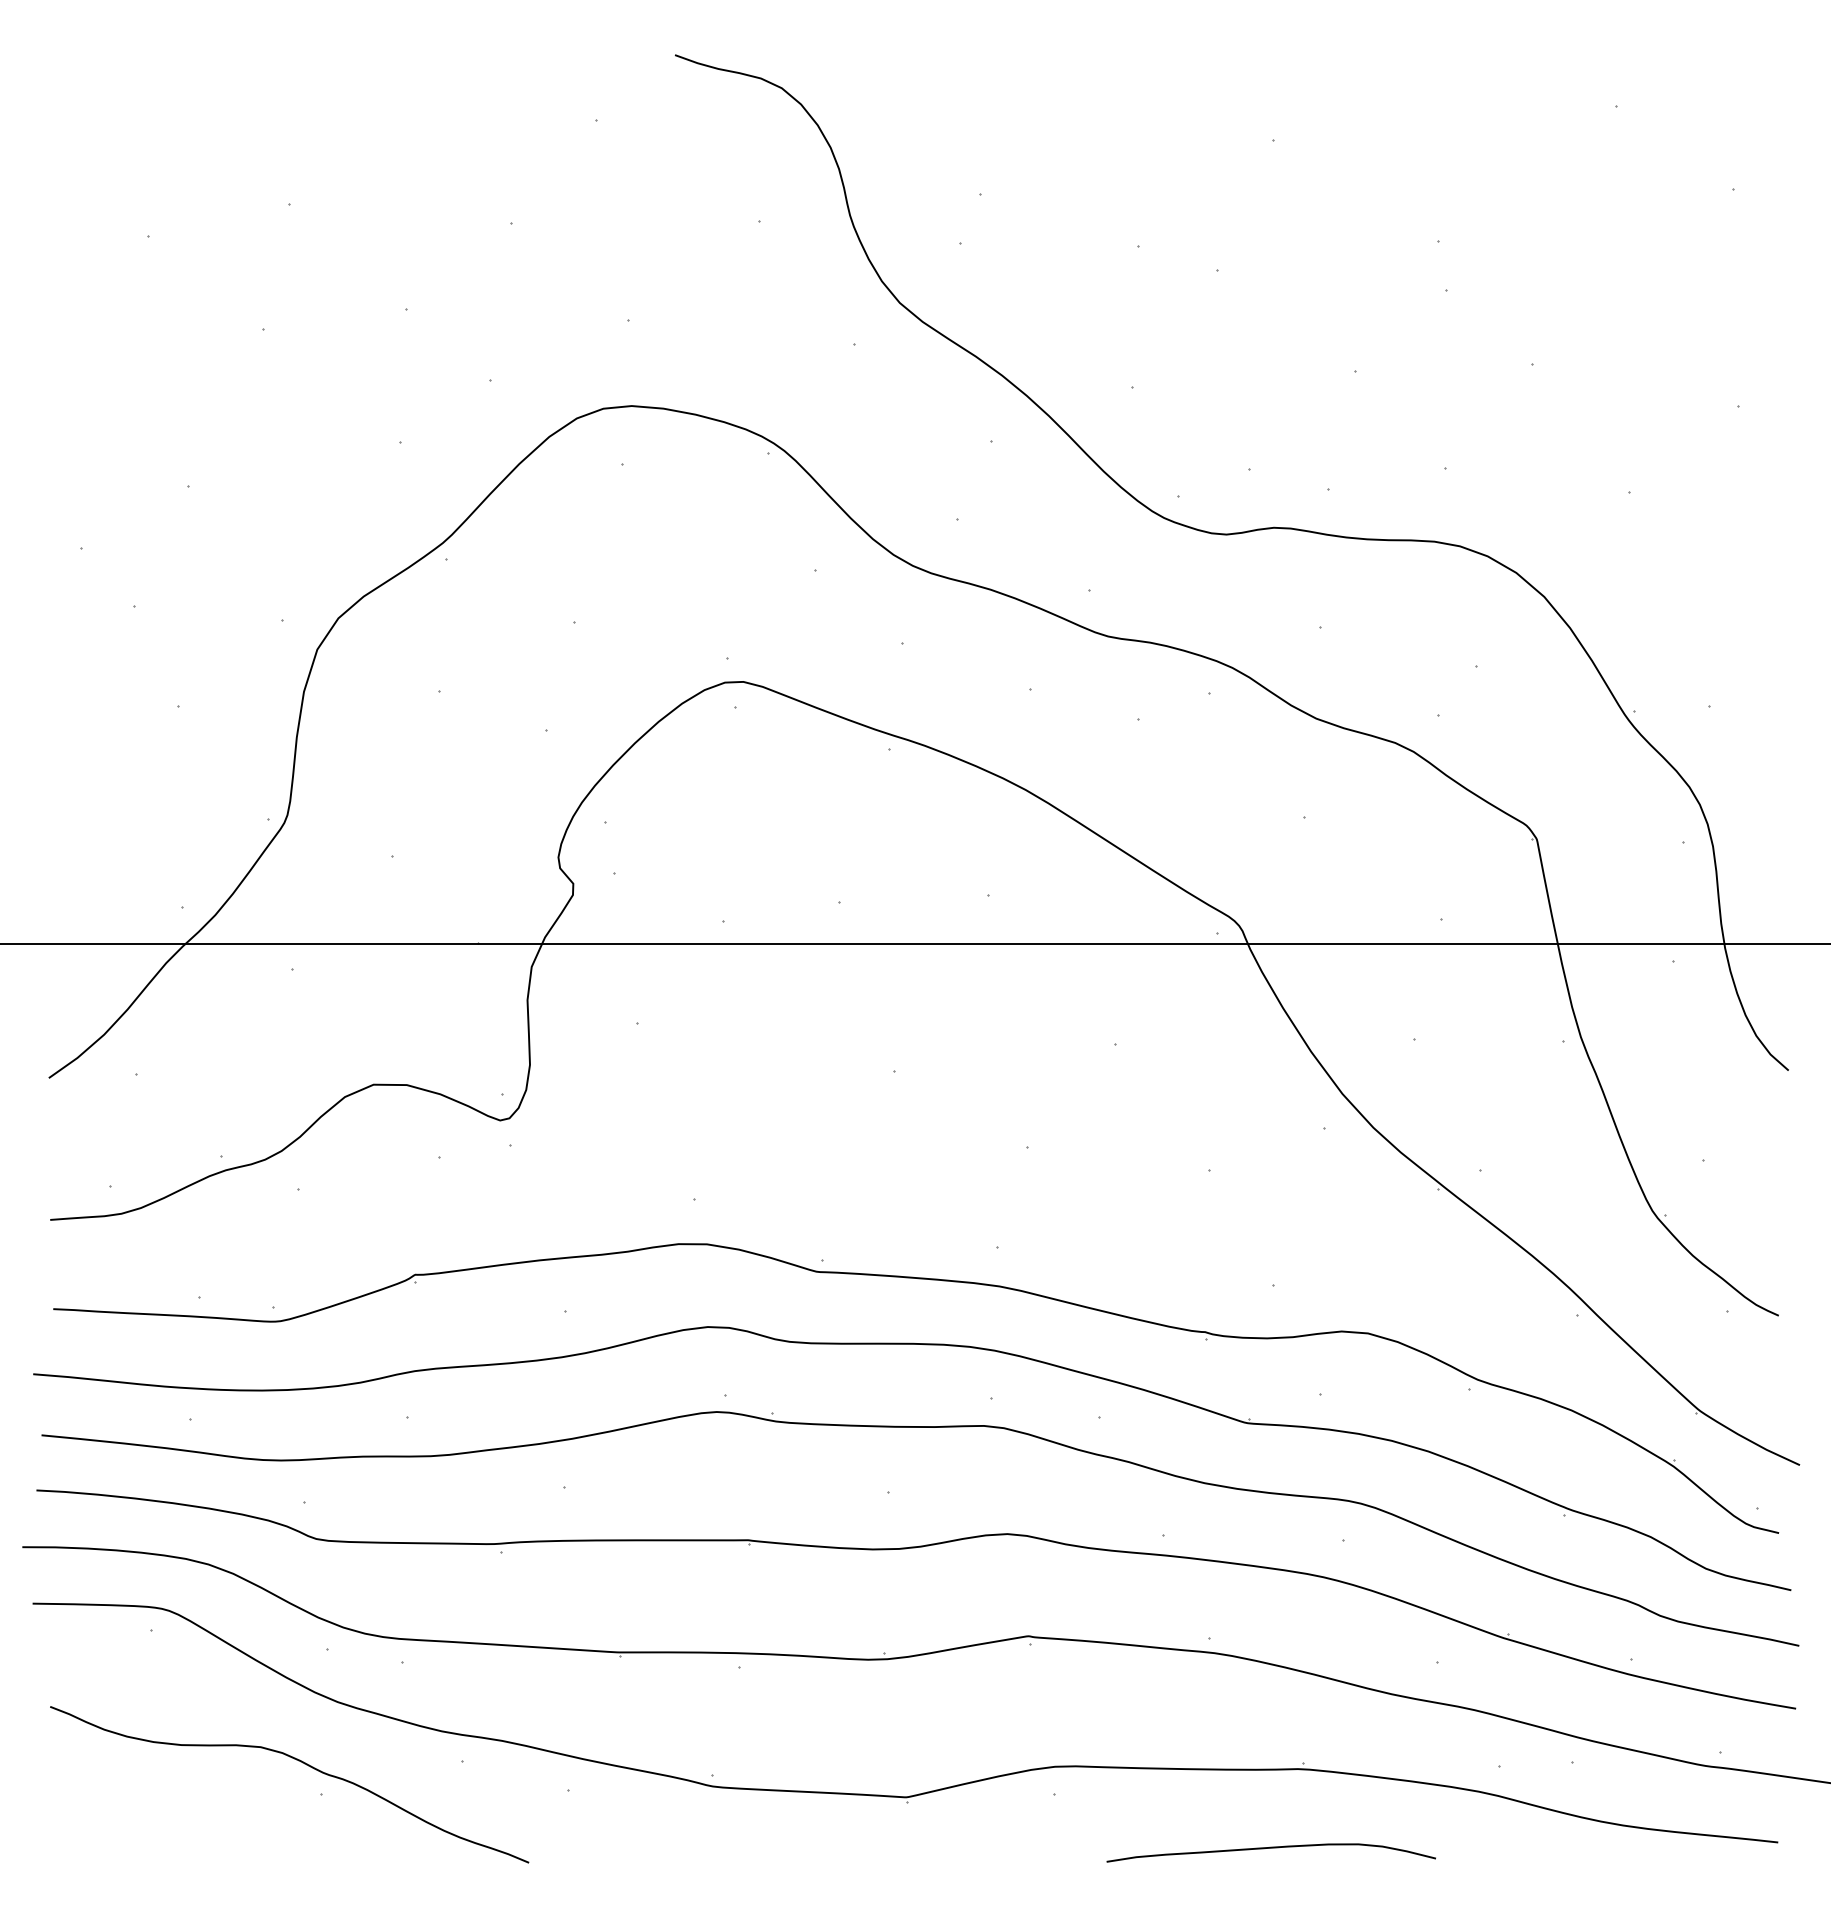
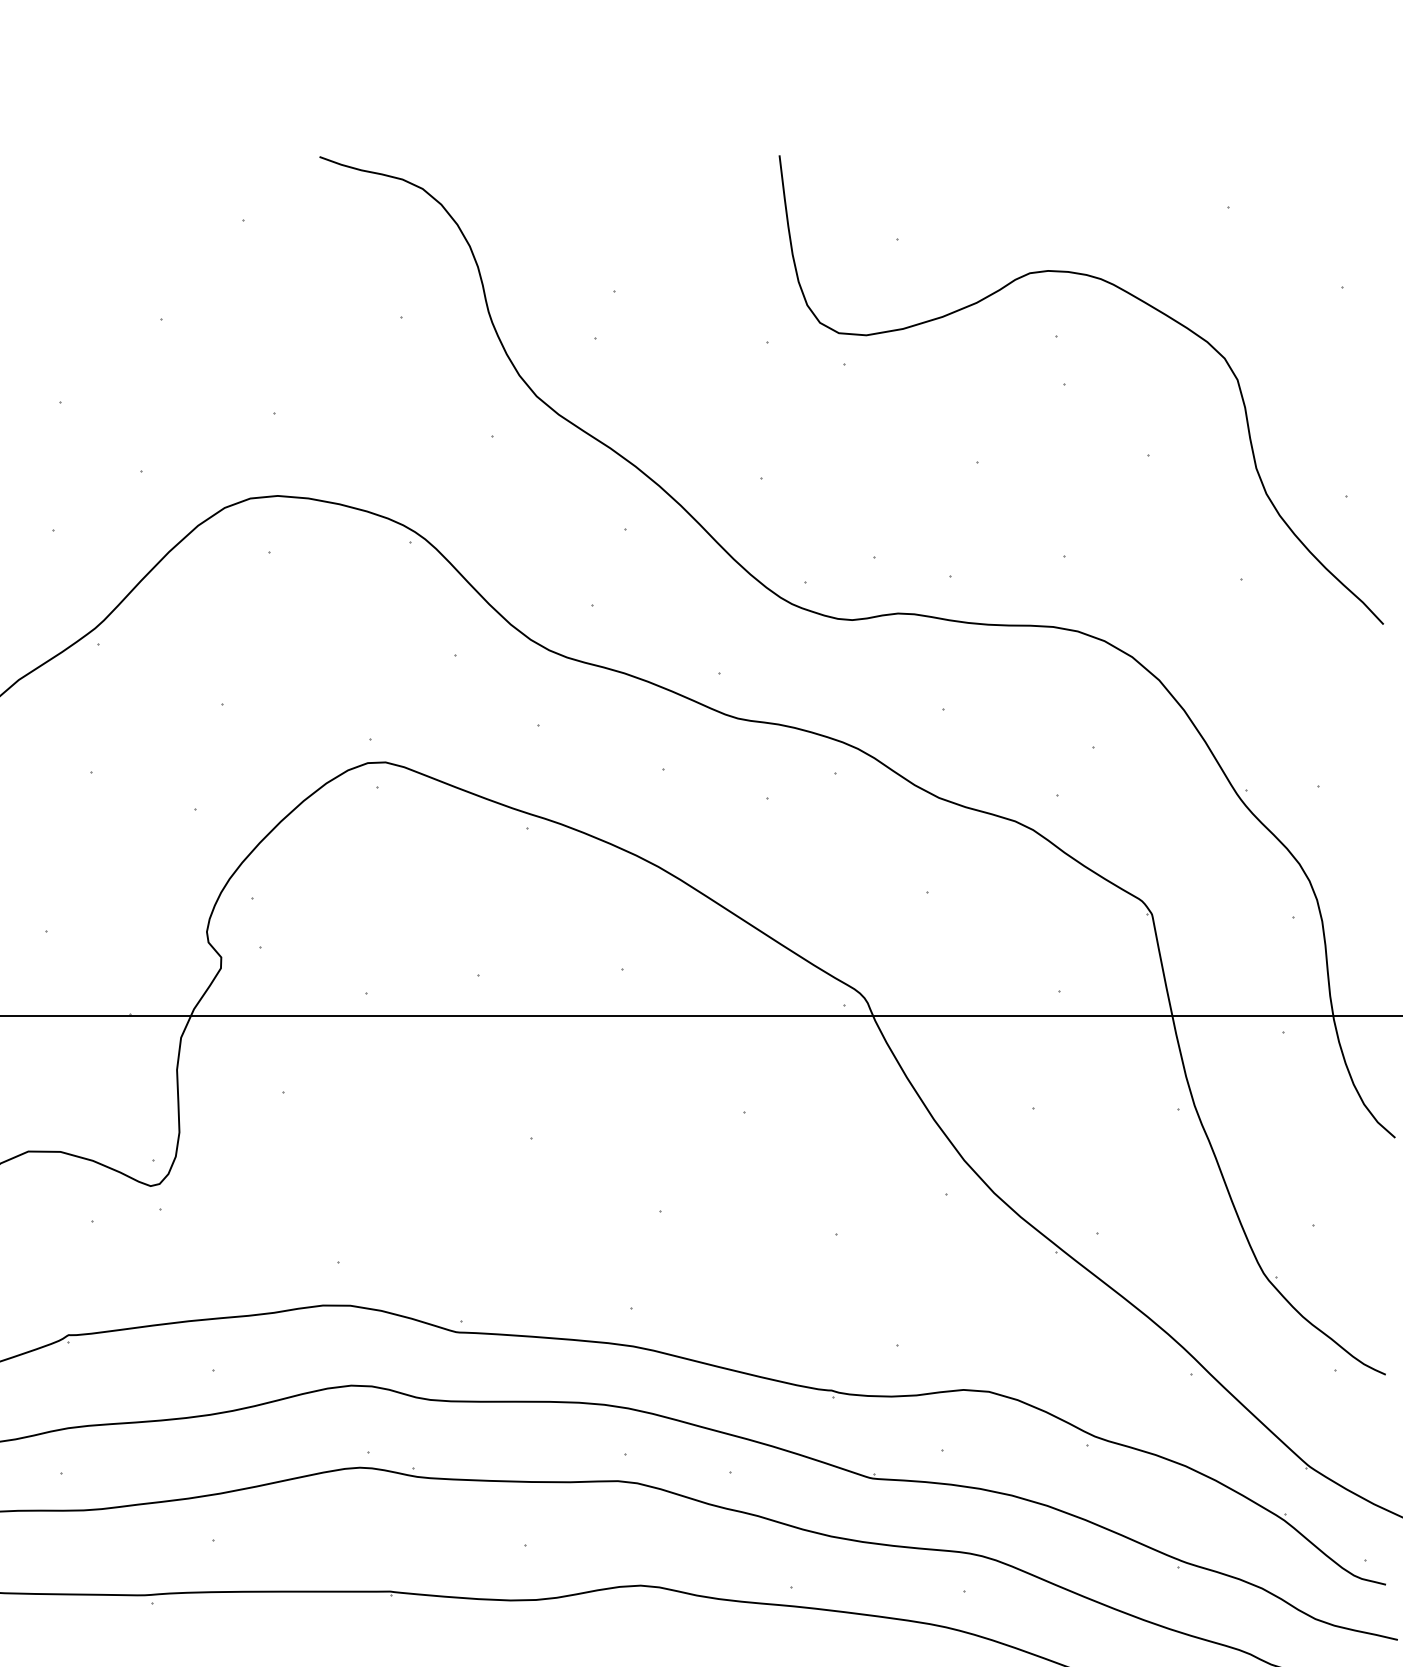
curve: (1519, 201) -> (1135, 298), added

